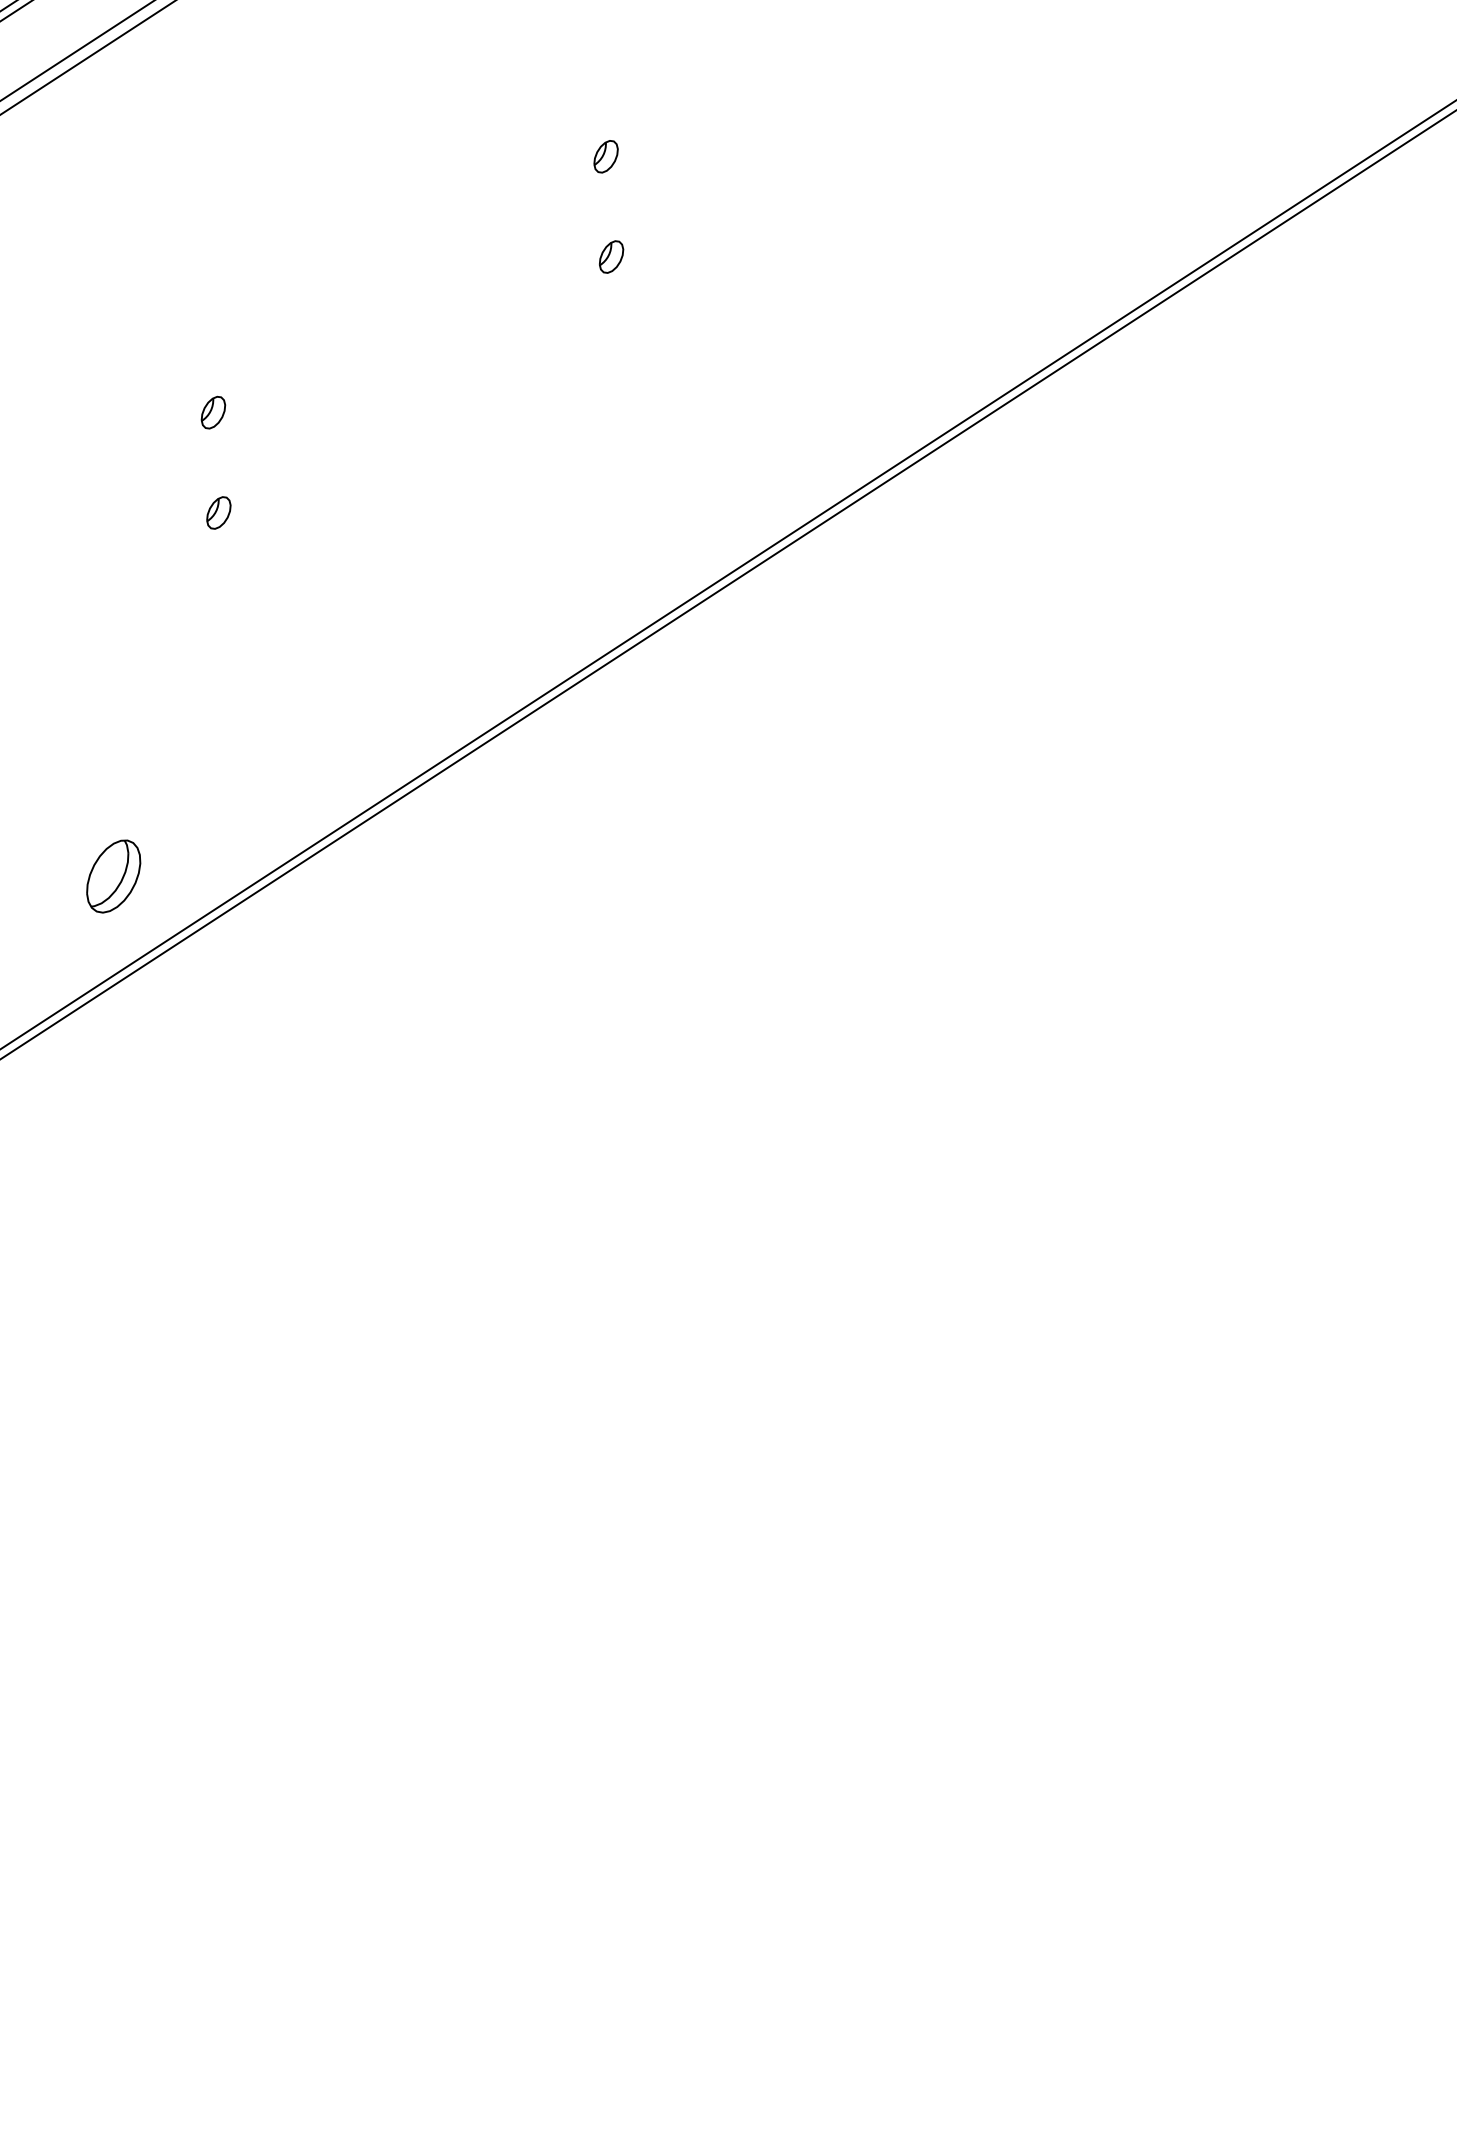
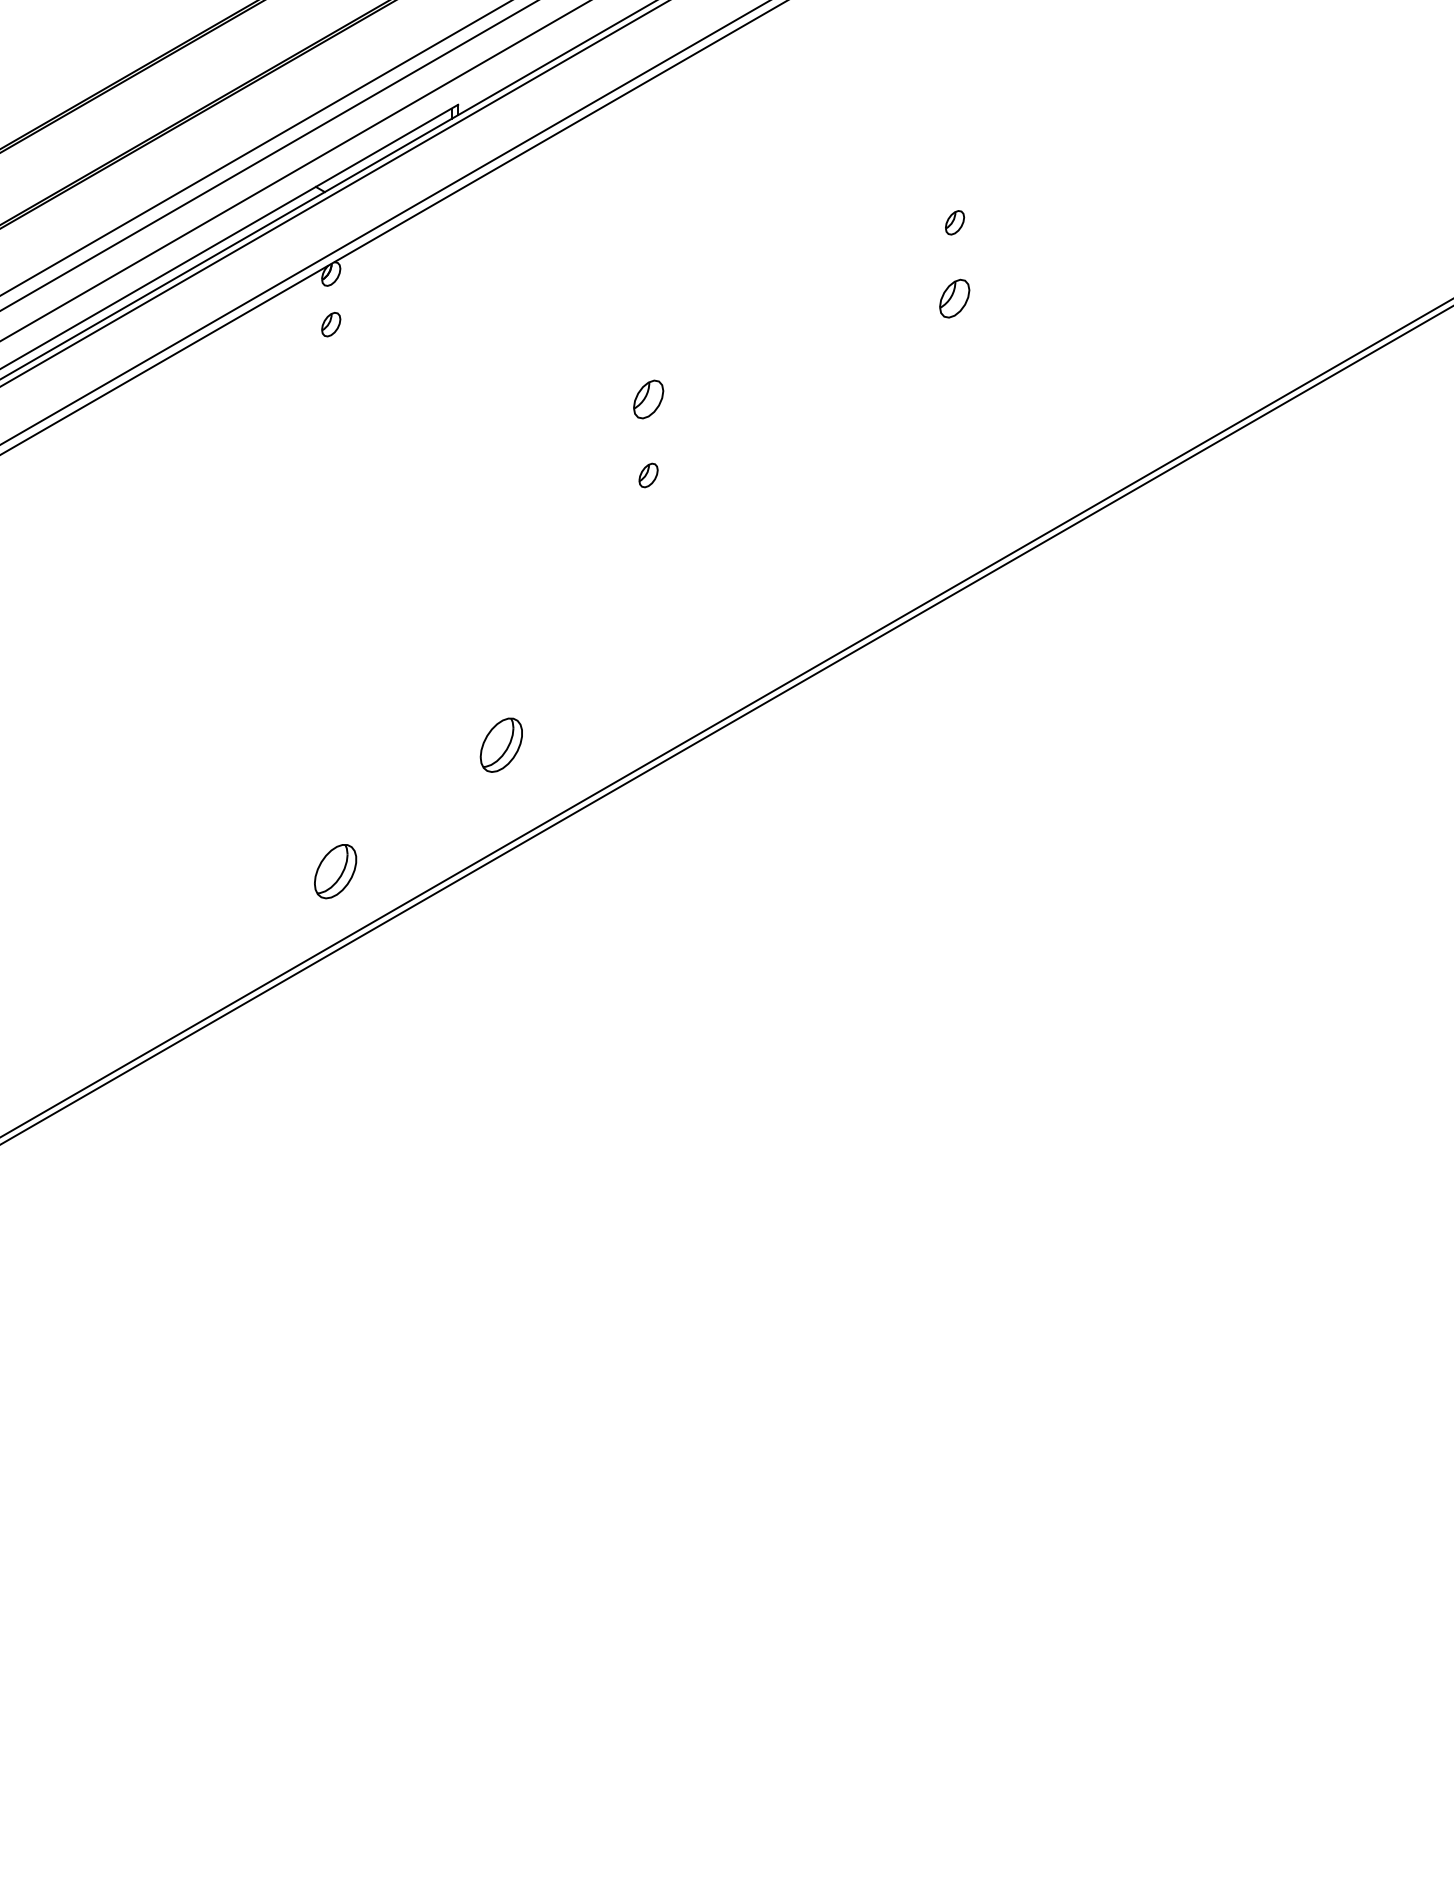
part: (612, 256) -> (955, 298), size x1.6
part: (213, 412) -> (648, 399), size x1.6
part: (112, 875) -> (500, 744), moved

